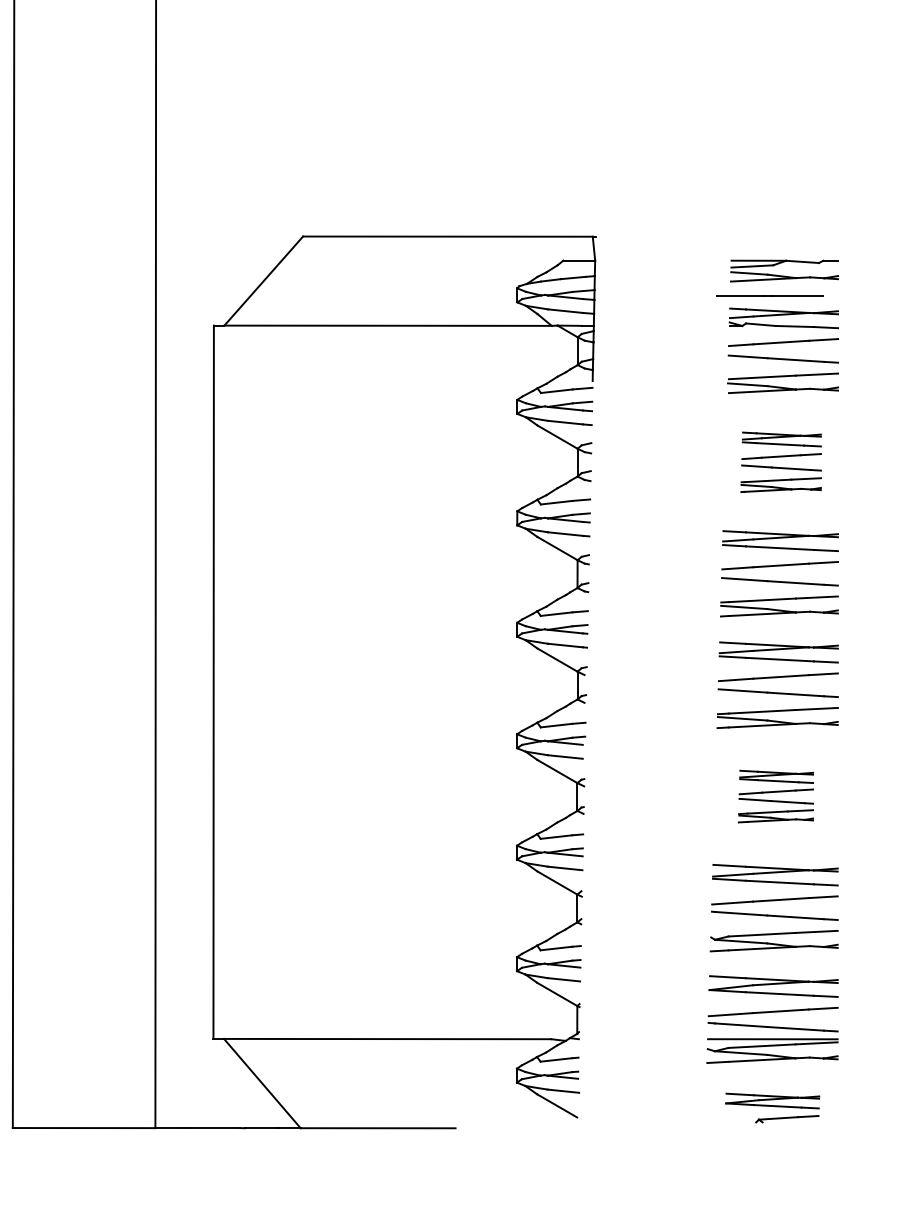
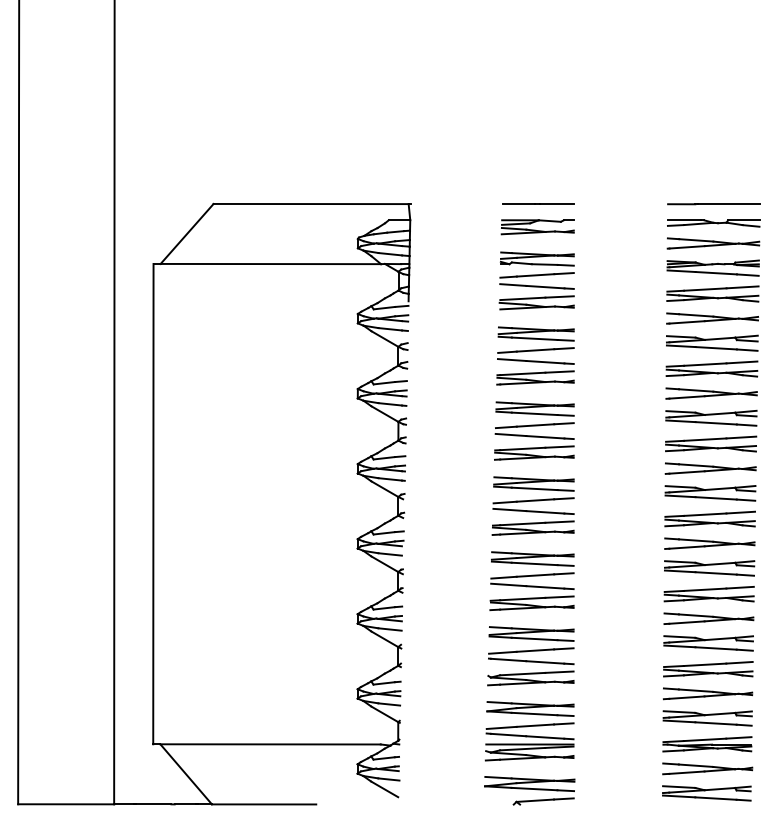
line: (770, 295) -> (538, 203), moved
part: (781, 461) -> (535, 355), size x1.43
part: (775, 795) -> (531, 580), size x1.67
part: (772, 1107) -> (529, 790), size x1.43

